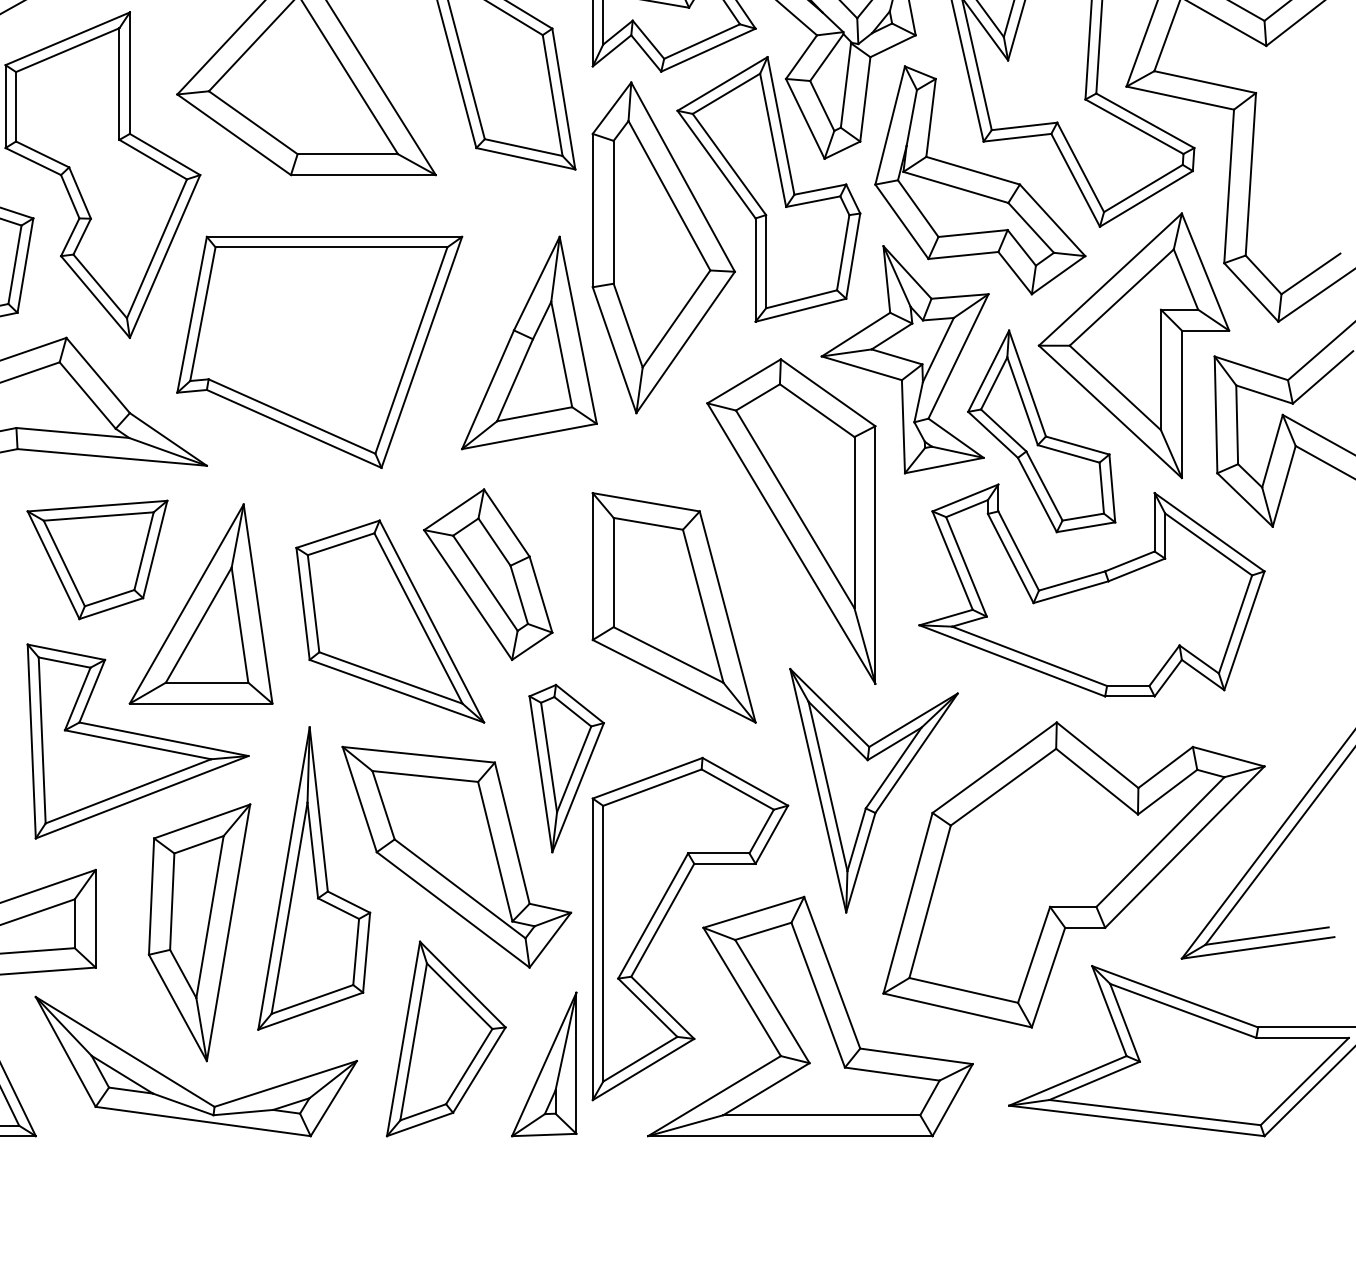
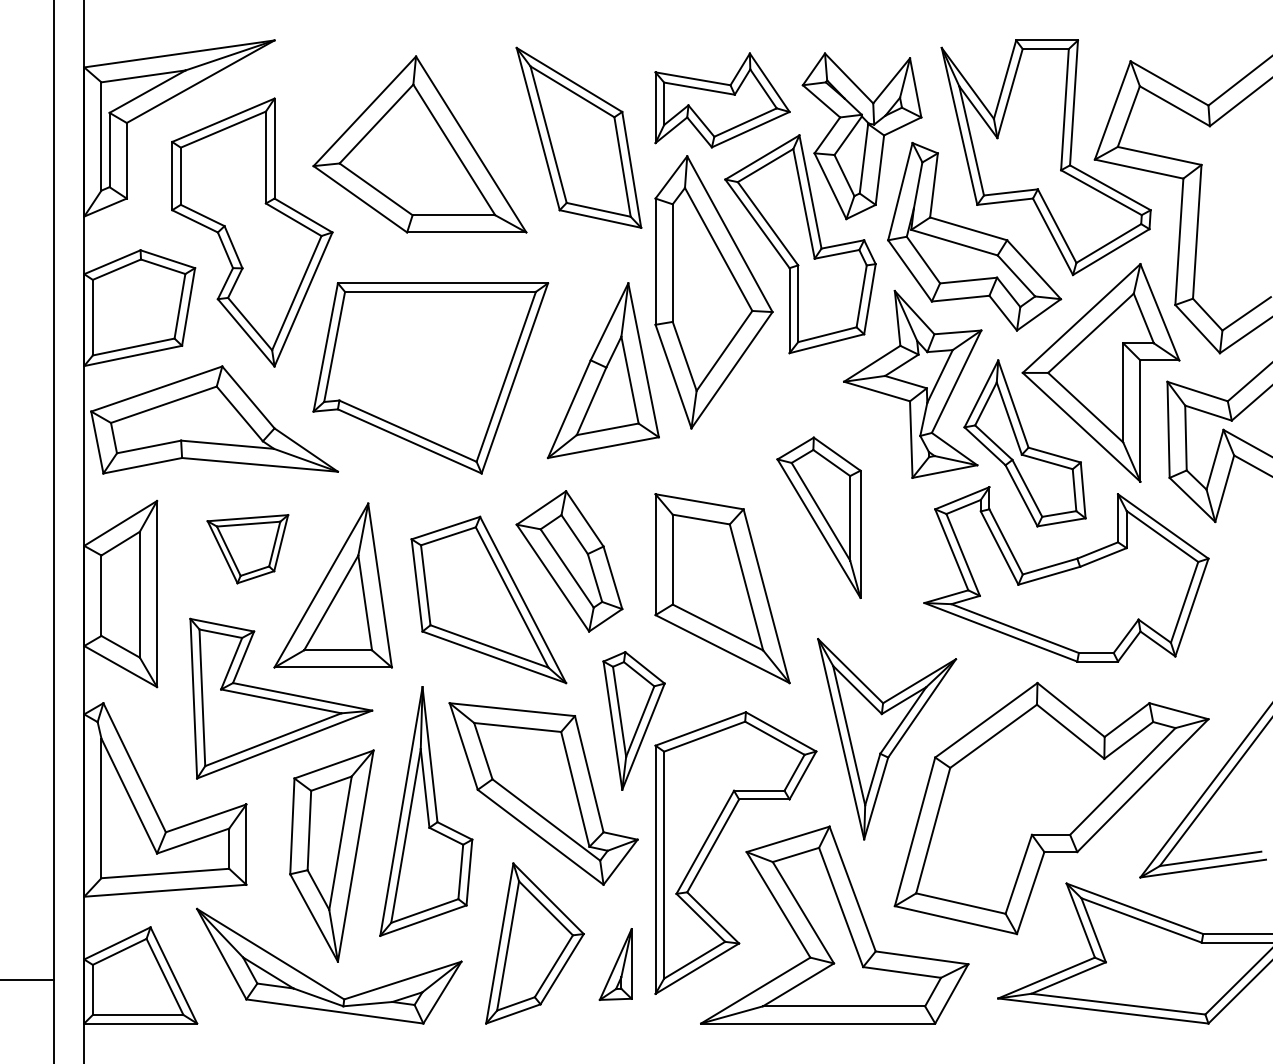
part: (790, 521) -> (818, 517), size x0.6
part: (97, 559) -> (247, 548), size x0.7
part: (544, 1064) -> (615, 964), size x0.6

